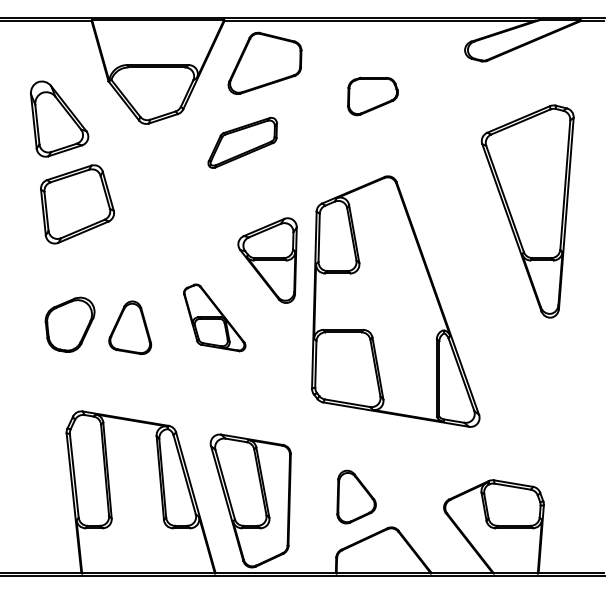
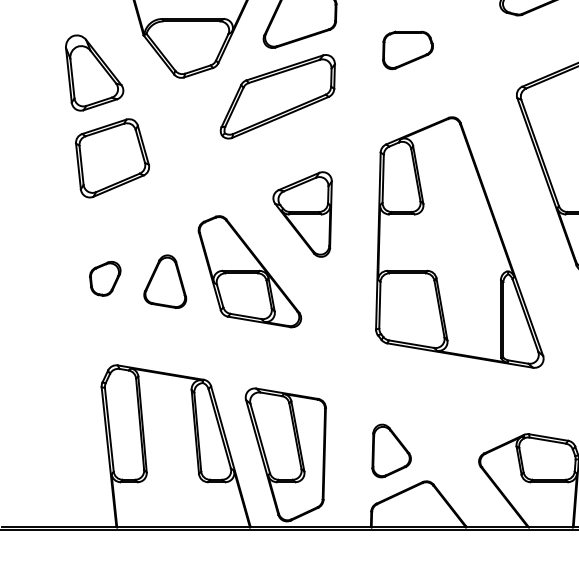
part: (242, 142) -> (277, 96), size x1.67
part: (395, 301) -> (459, 242), moved
part: (214, 317) -> (249, 271), size x1.67
part: (70, 324) -> (105, 278), size x0.62

